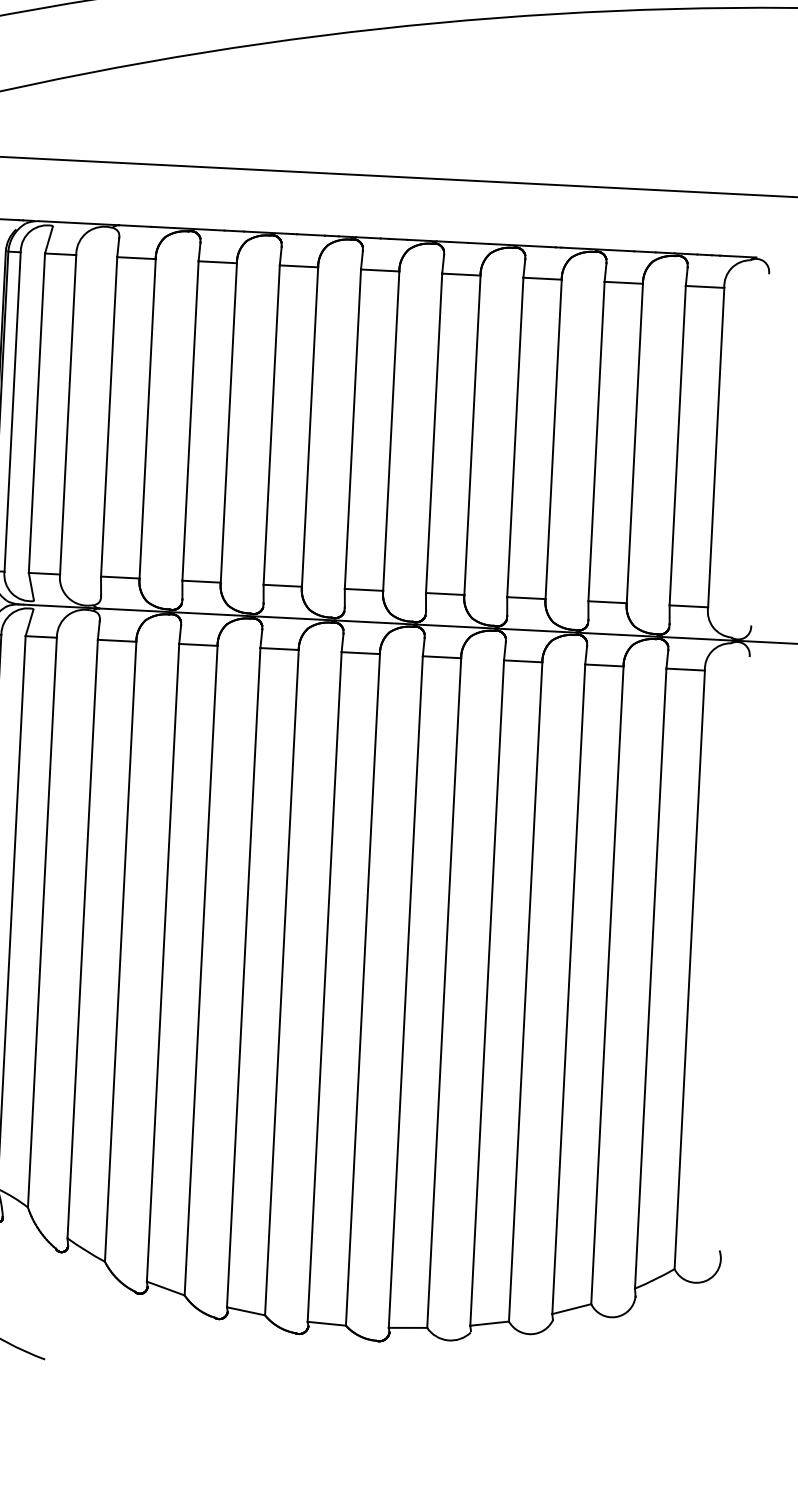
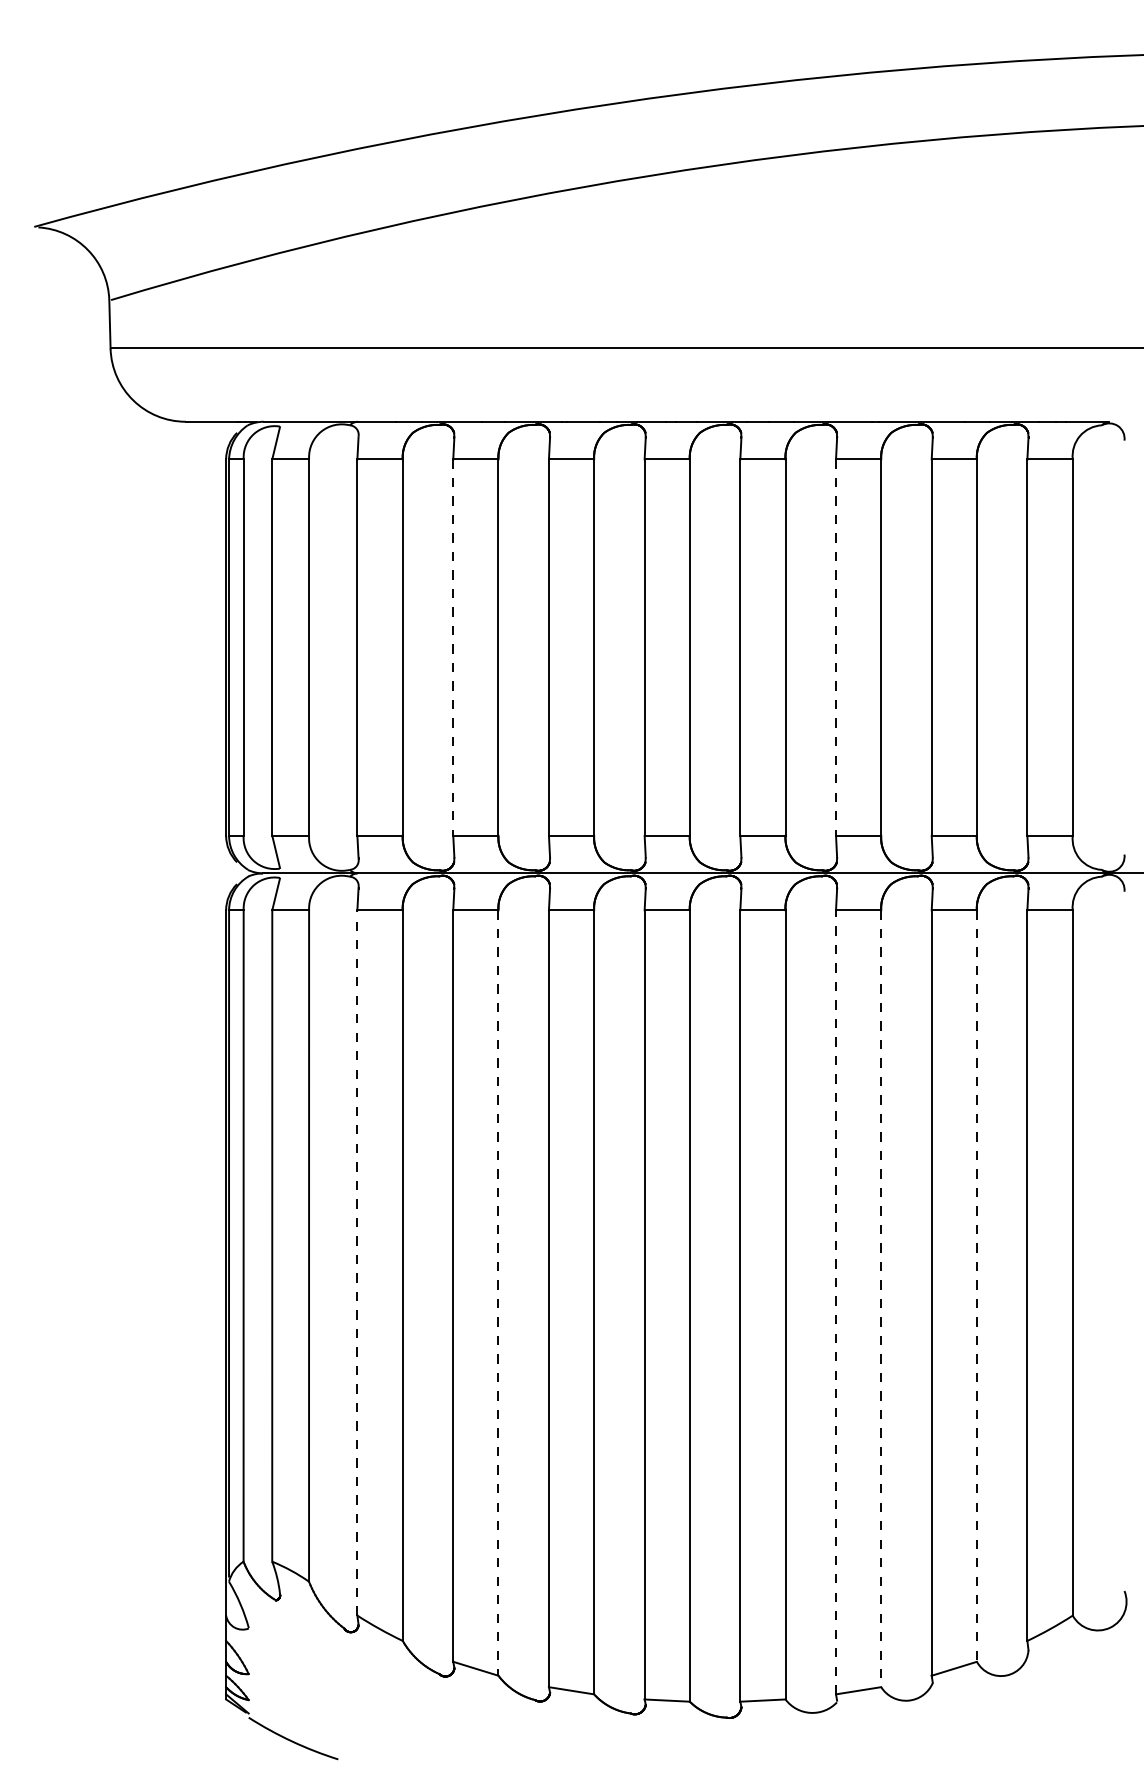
line: (190, 421) -> (453, 648), solid -> dashed
line: (515, 438) -> (836, 648), solid -> dashed
line: (82, 938) -> (357, 1262), solid -> dashed
line: (201, 971) -> (498, 1293), solid -> dashed
line: (607, 985) -> (976, 1286), solid -> dashed
line: (487, 992) -> (836, 1301), solid -> dashed
line: (525, 992) -> (881, 1299), solid -> dashed

